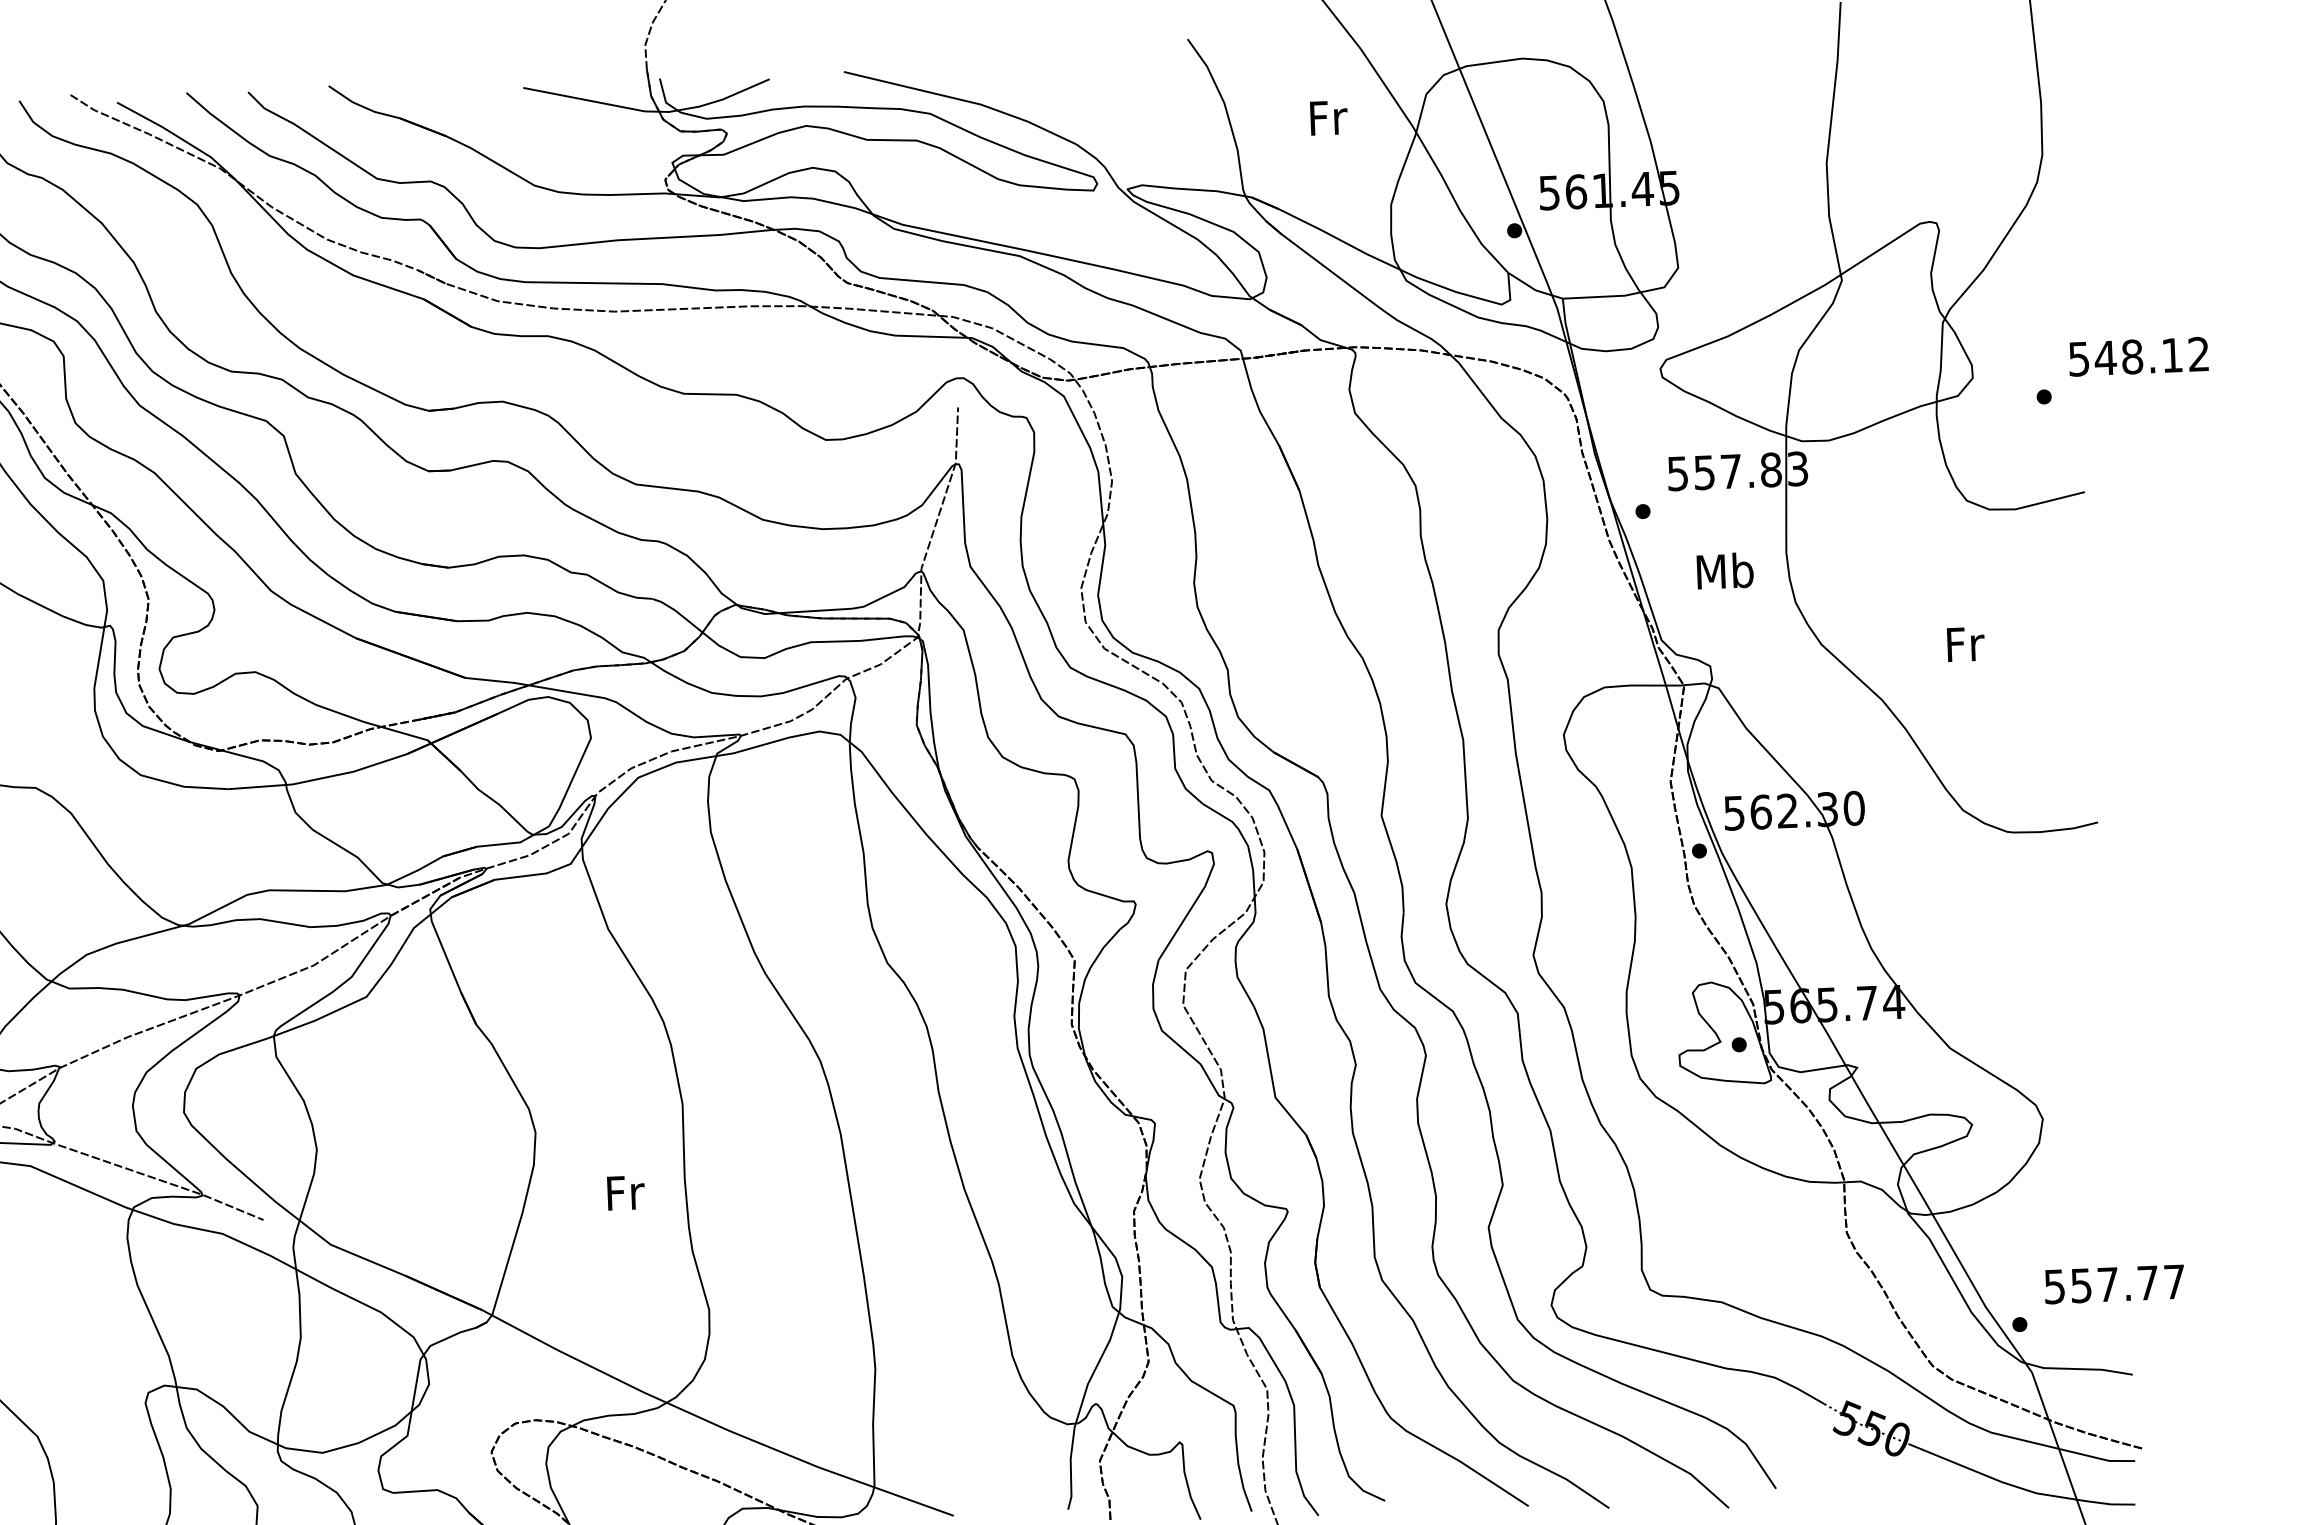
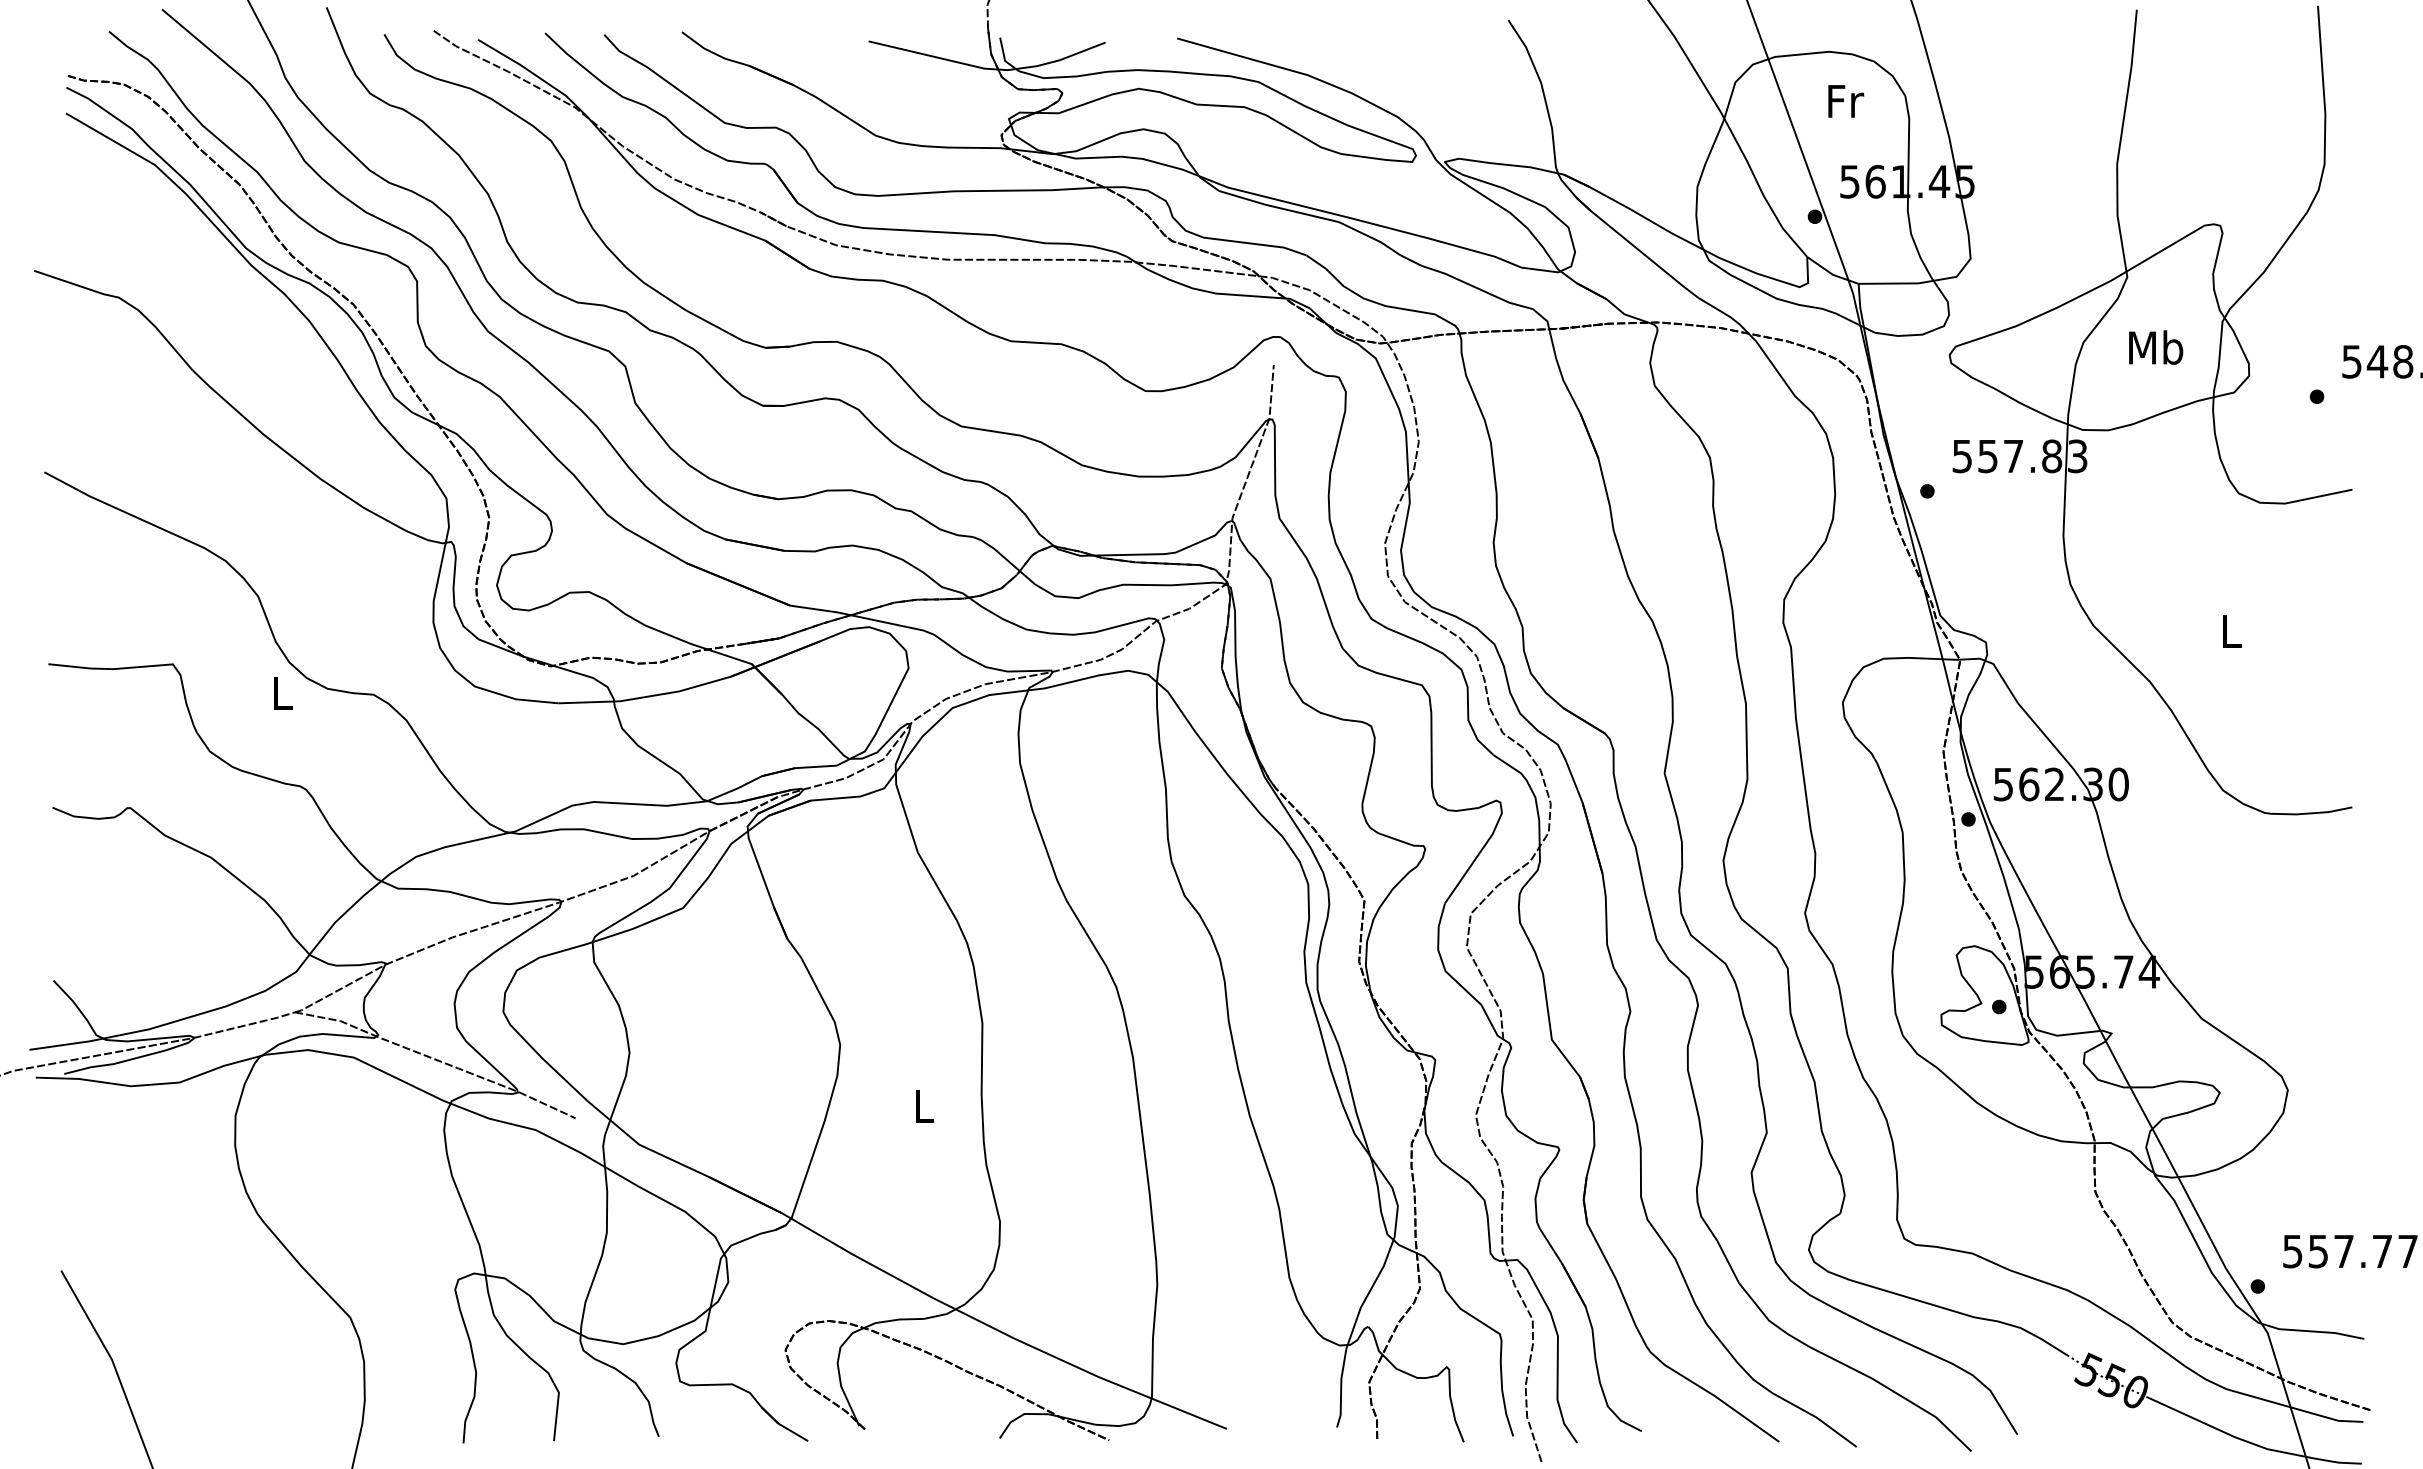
text: (1329, 118) -> (1846, 101), moved
text: (1725, 570) -> (2156, 347), moved
text: (1966, 644) -> (2232, 631), Fr -> L
text: (625, 1193) -> (924, 1106), Fr -> L

